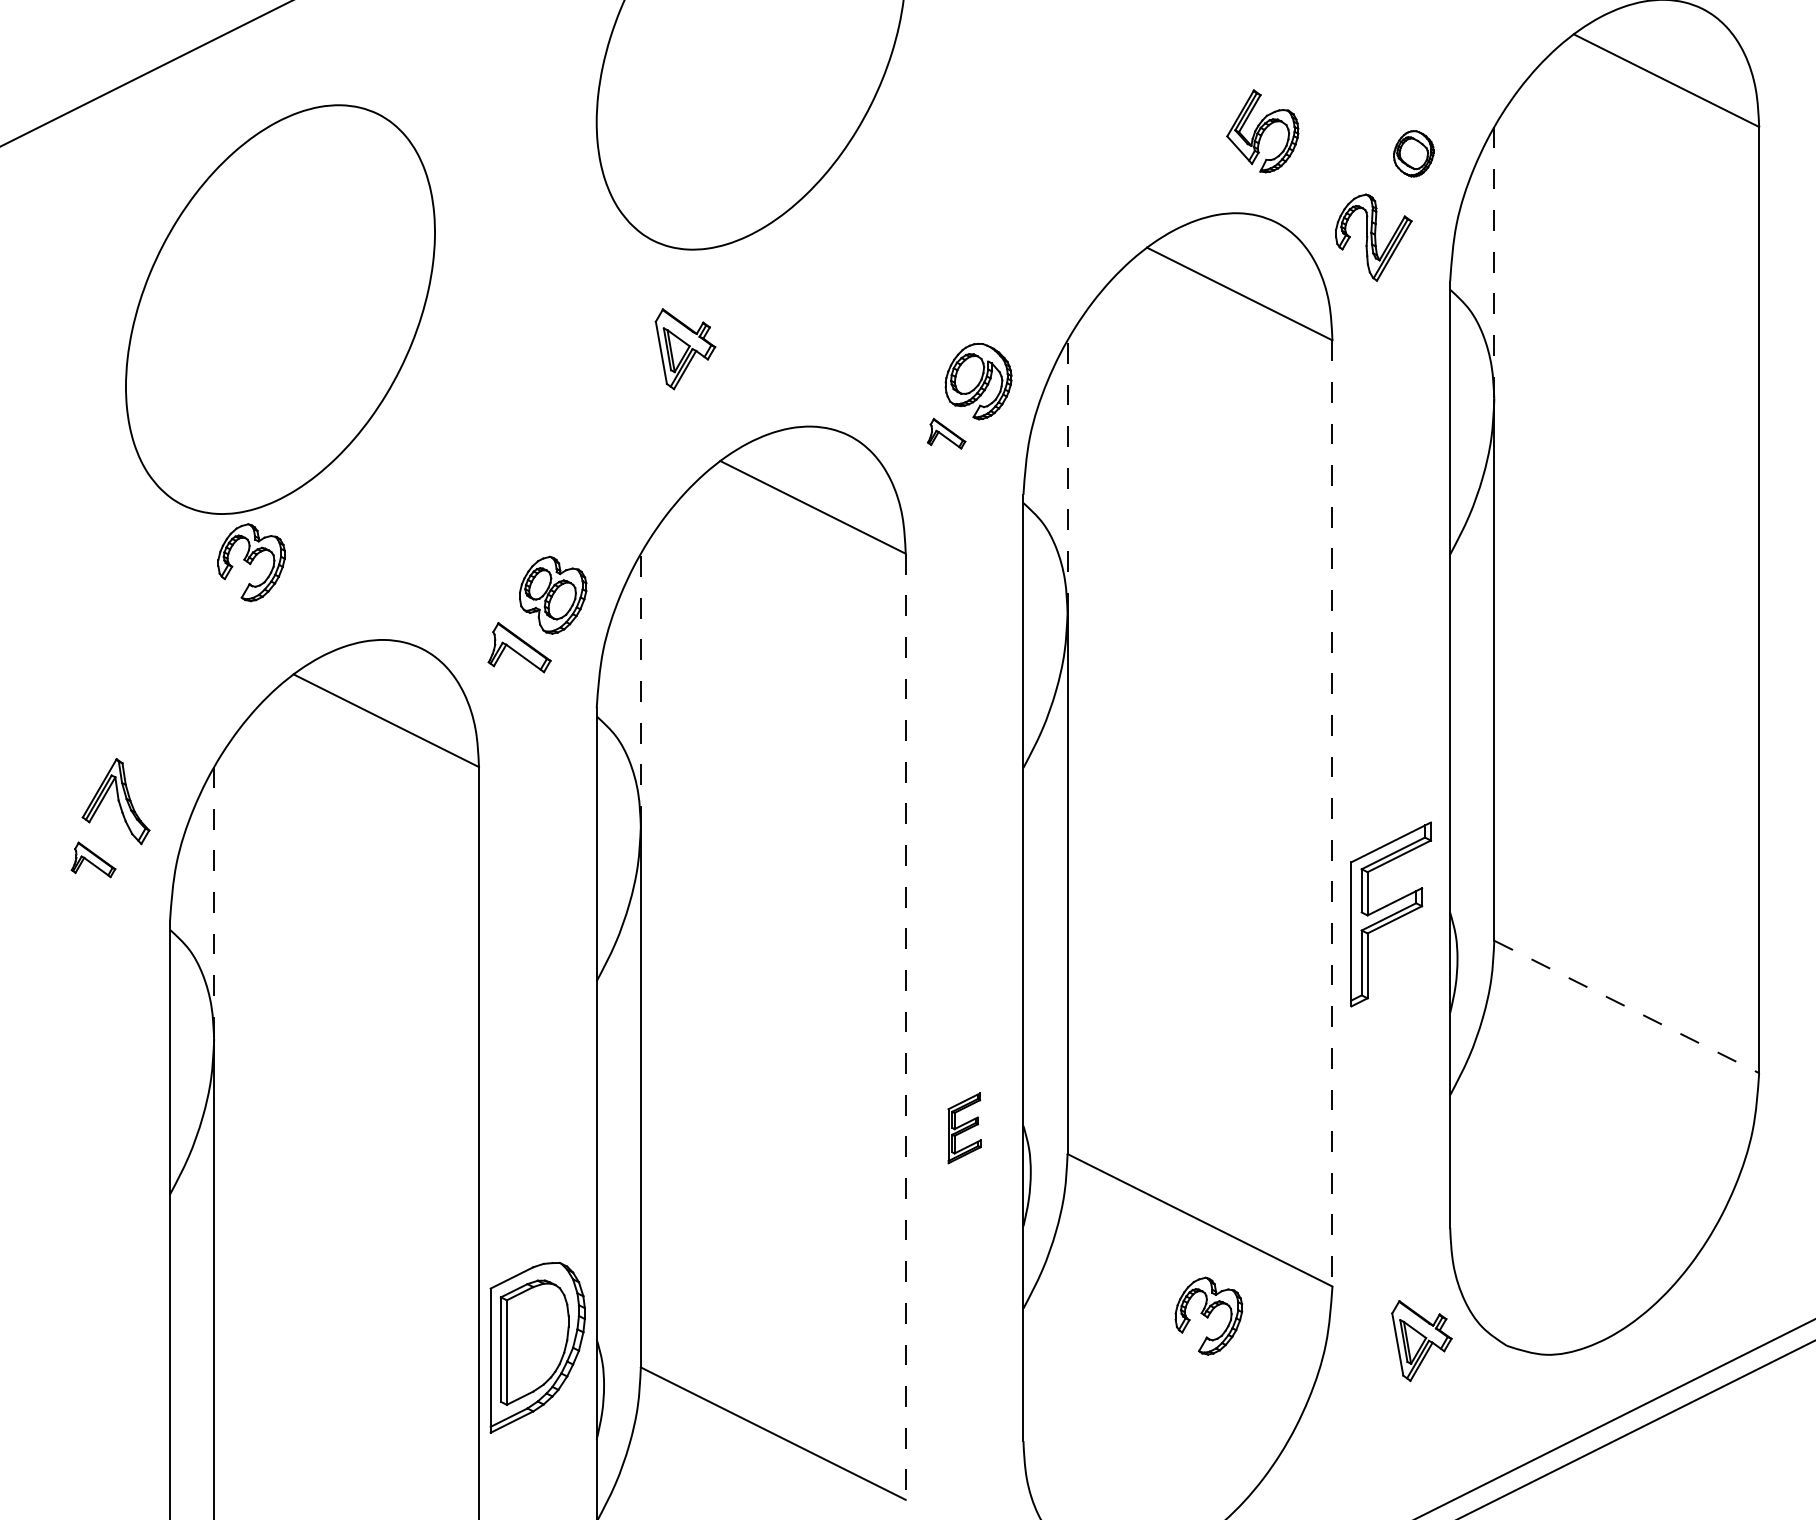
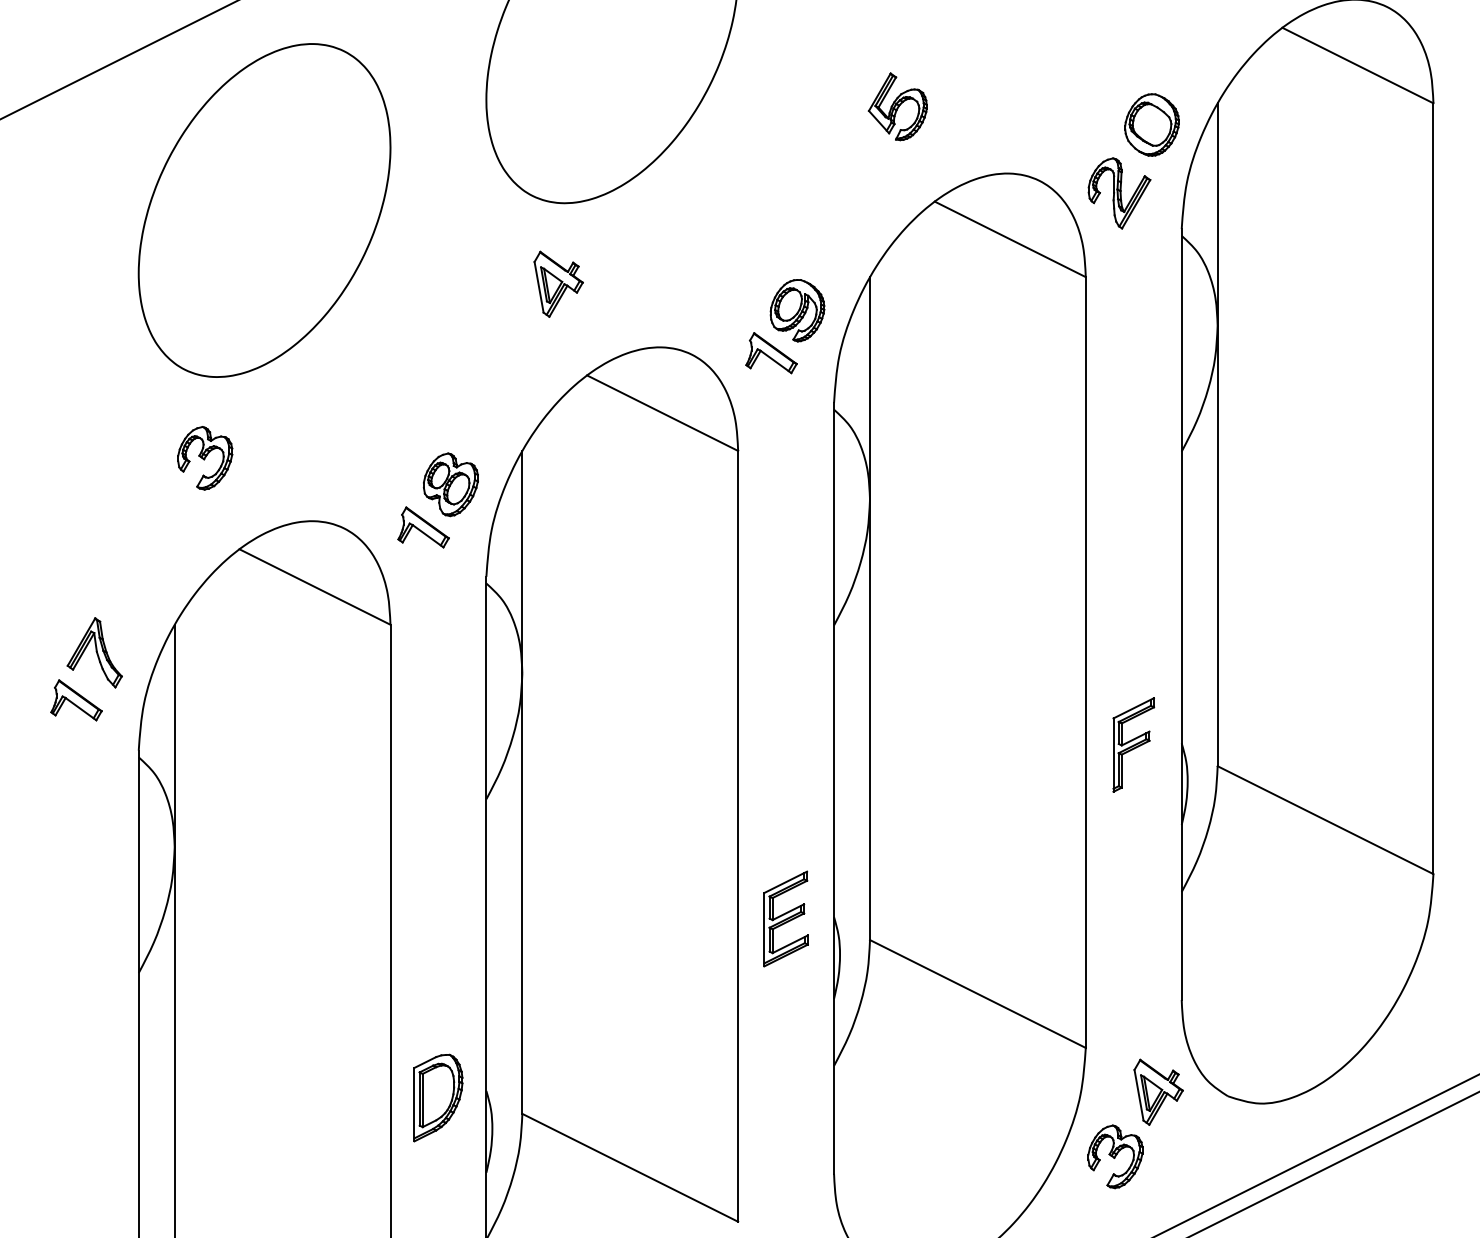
part: (1262, 131) -> (897, 106), moved
part: (1413, 153) -> (1151, 124), size x1.67
line: (1494, 263) -> (1217, 214), dashed -> solid
part: (280, 309) -> (264, 210), moved
part: (946, 433) -> (771, 353), size x1.67
line: (1067, 476) -> (869, 388), dashed -> solid
line: (640, 690) -> (522, 562), dashed -> solid
line: (1332, 813) -> (1085, 662), dashed -> solid
part: (93, 859) -> (76, 700), size x1.43
line: (214, 903) -> (175, 735), dashed -> solid
part: (1391, 914) -> (1133, 744), size x0.62
line: (1627, 1007) -> (1326, 820), dashed -> solid
line: (905, 1027) -> (737, 836), dashed -> solid
part: (964, 1128) -> (786, 919), size x1.67
part: (1208, 1315) -> (1115, 1156), moved
part: (537, 1348) -> (438, 1098), size x0.62

